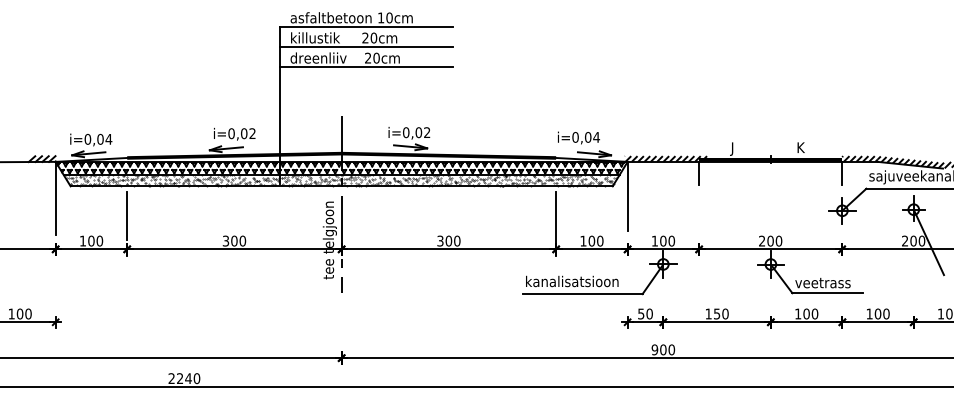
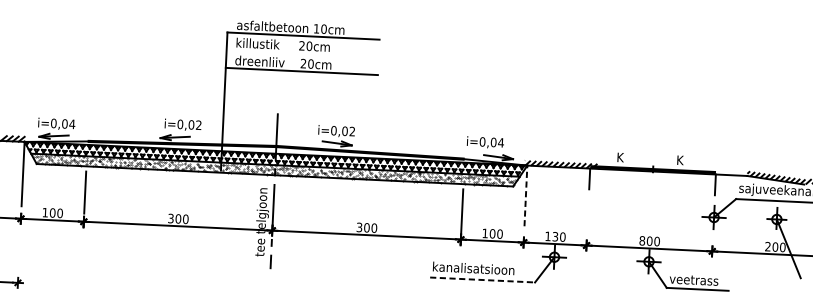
line: (366, 46) -> (302, 53), removed
text: (732, 148) -> (620, 158), J -> K
hatch: (859, 158) -> (731, 172), removed
line: (627, 196) -> (525, 196), solid -> dashed
text: (663, 240) -> (555, 236), 100 -> 130
text: (762, 240) -> (642, 240), 200 -> 800
line: (582, 294) -> (482, 280), solid -> dashed

